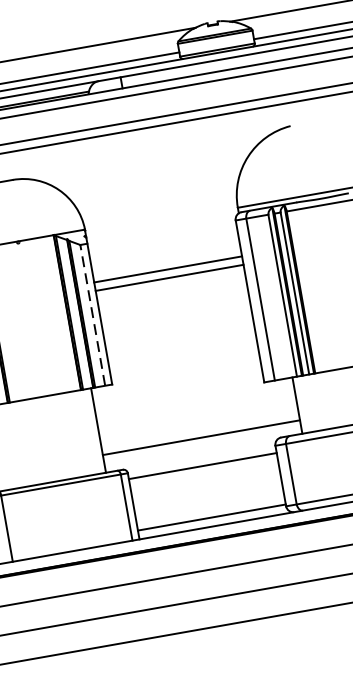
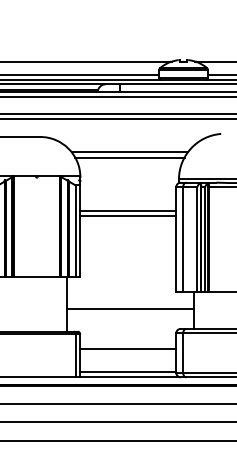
line: (154, 179) -> (129, 152), added
line: (155, 187) -> (129, 157), added
line: (92, 316) -> (75, 231), dashed -> solid
line: (201, 438) -> (130, 309), moved
line: (203, 466) -> (128, 349), moved

